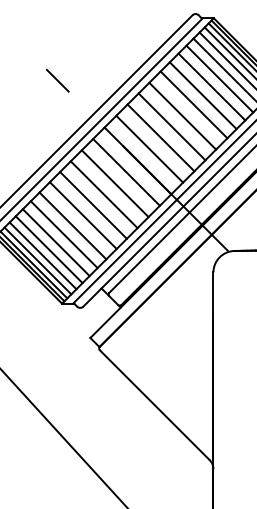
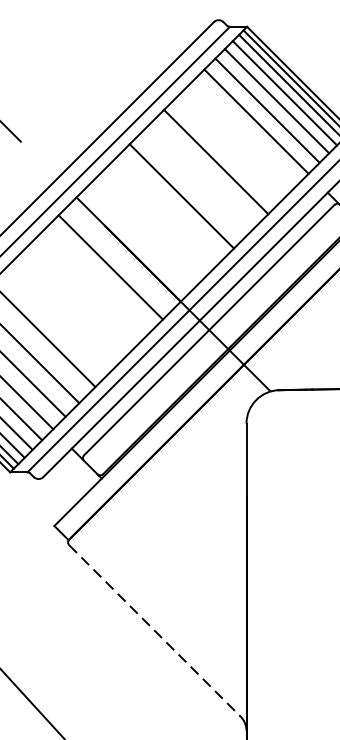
line: (211, 86) -> (243, 133), removed
line: (202, 95) -> (229, 147), removed
line: (182, 115) -> (198, 178), removed
line: (160, 137) -> (163, 212), removed
line: (149, 148) -> (146, 230), removed
line: (114, 183) -> (92, 284), removed
line: (103, 194) -> (74, 301), removed
line: (93, 205) -> (59, 319), removed
line: (154, 405) -> (154, 631), solid -> dashed

